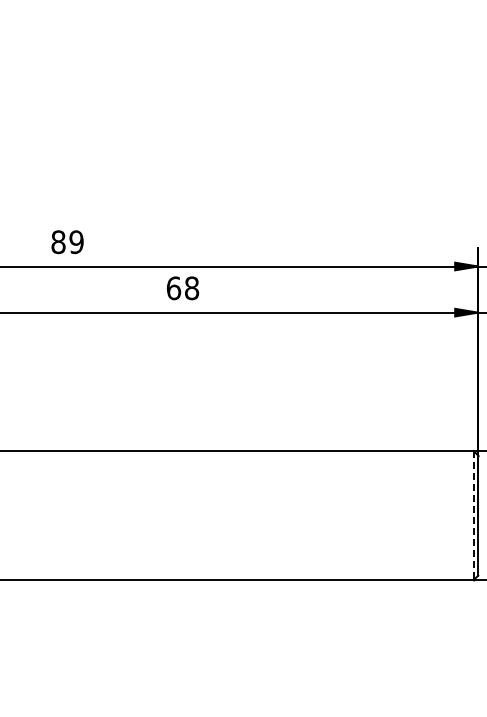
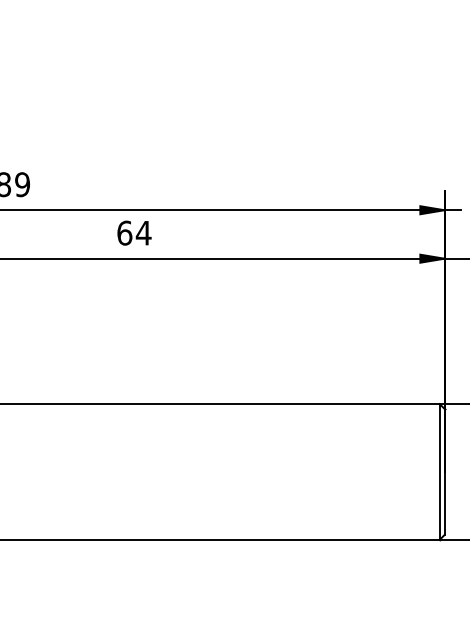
text: (191, 288) -> (143, 233), 68 -> 64
line: (473, 515) -> (439, 471), dashed -> solid

